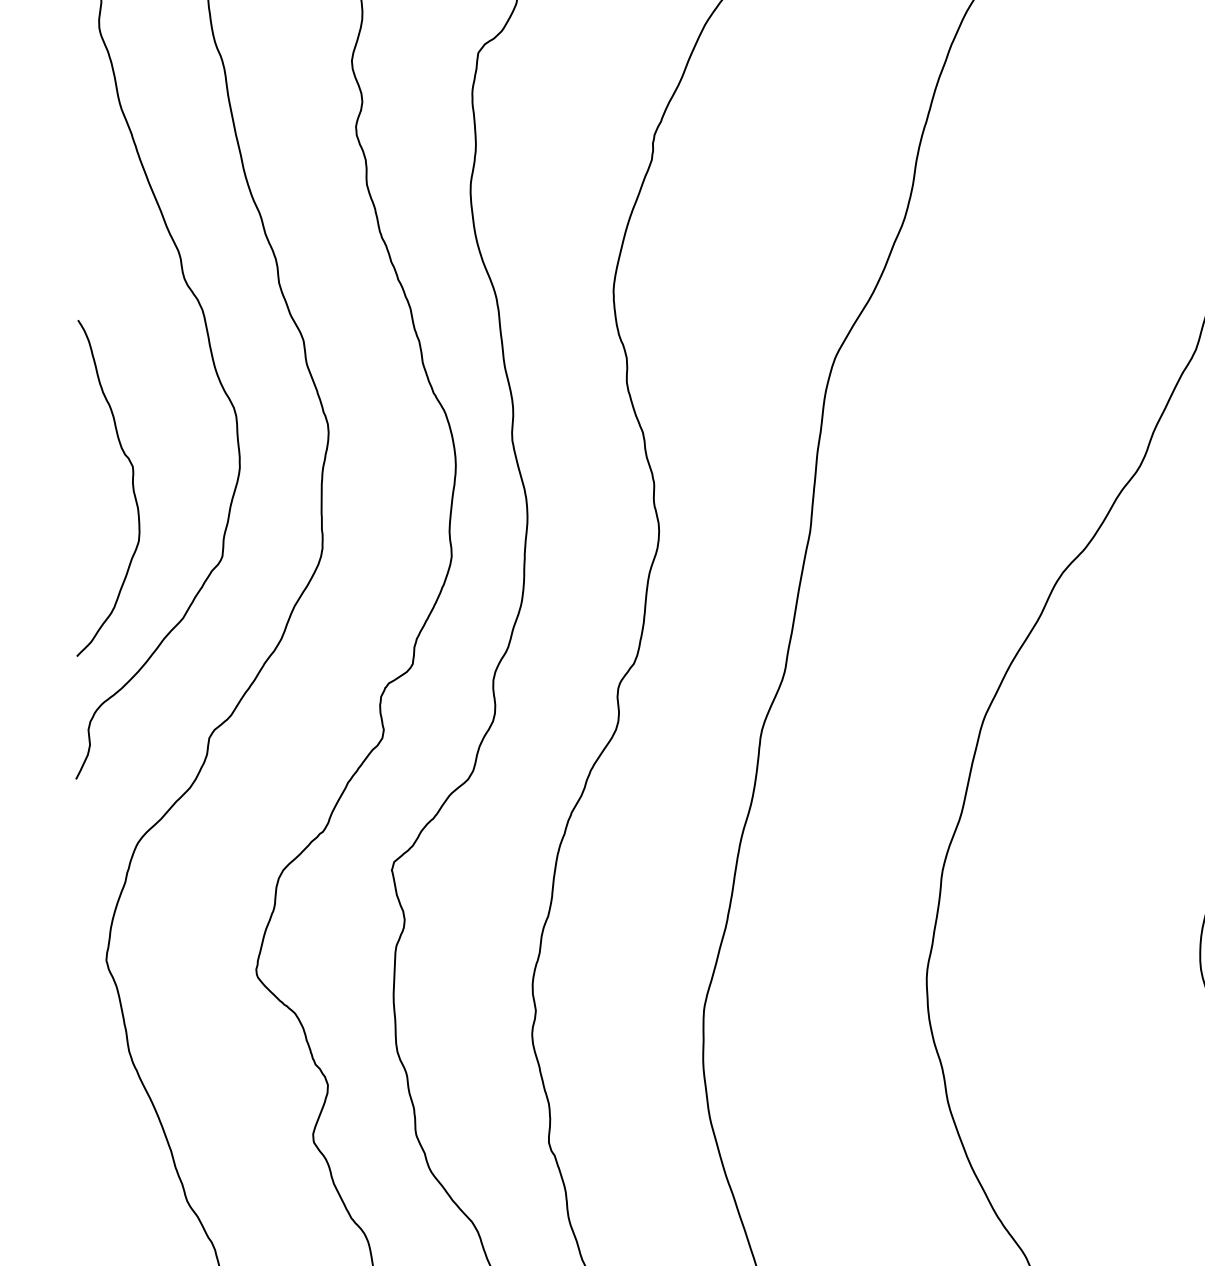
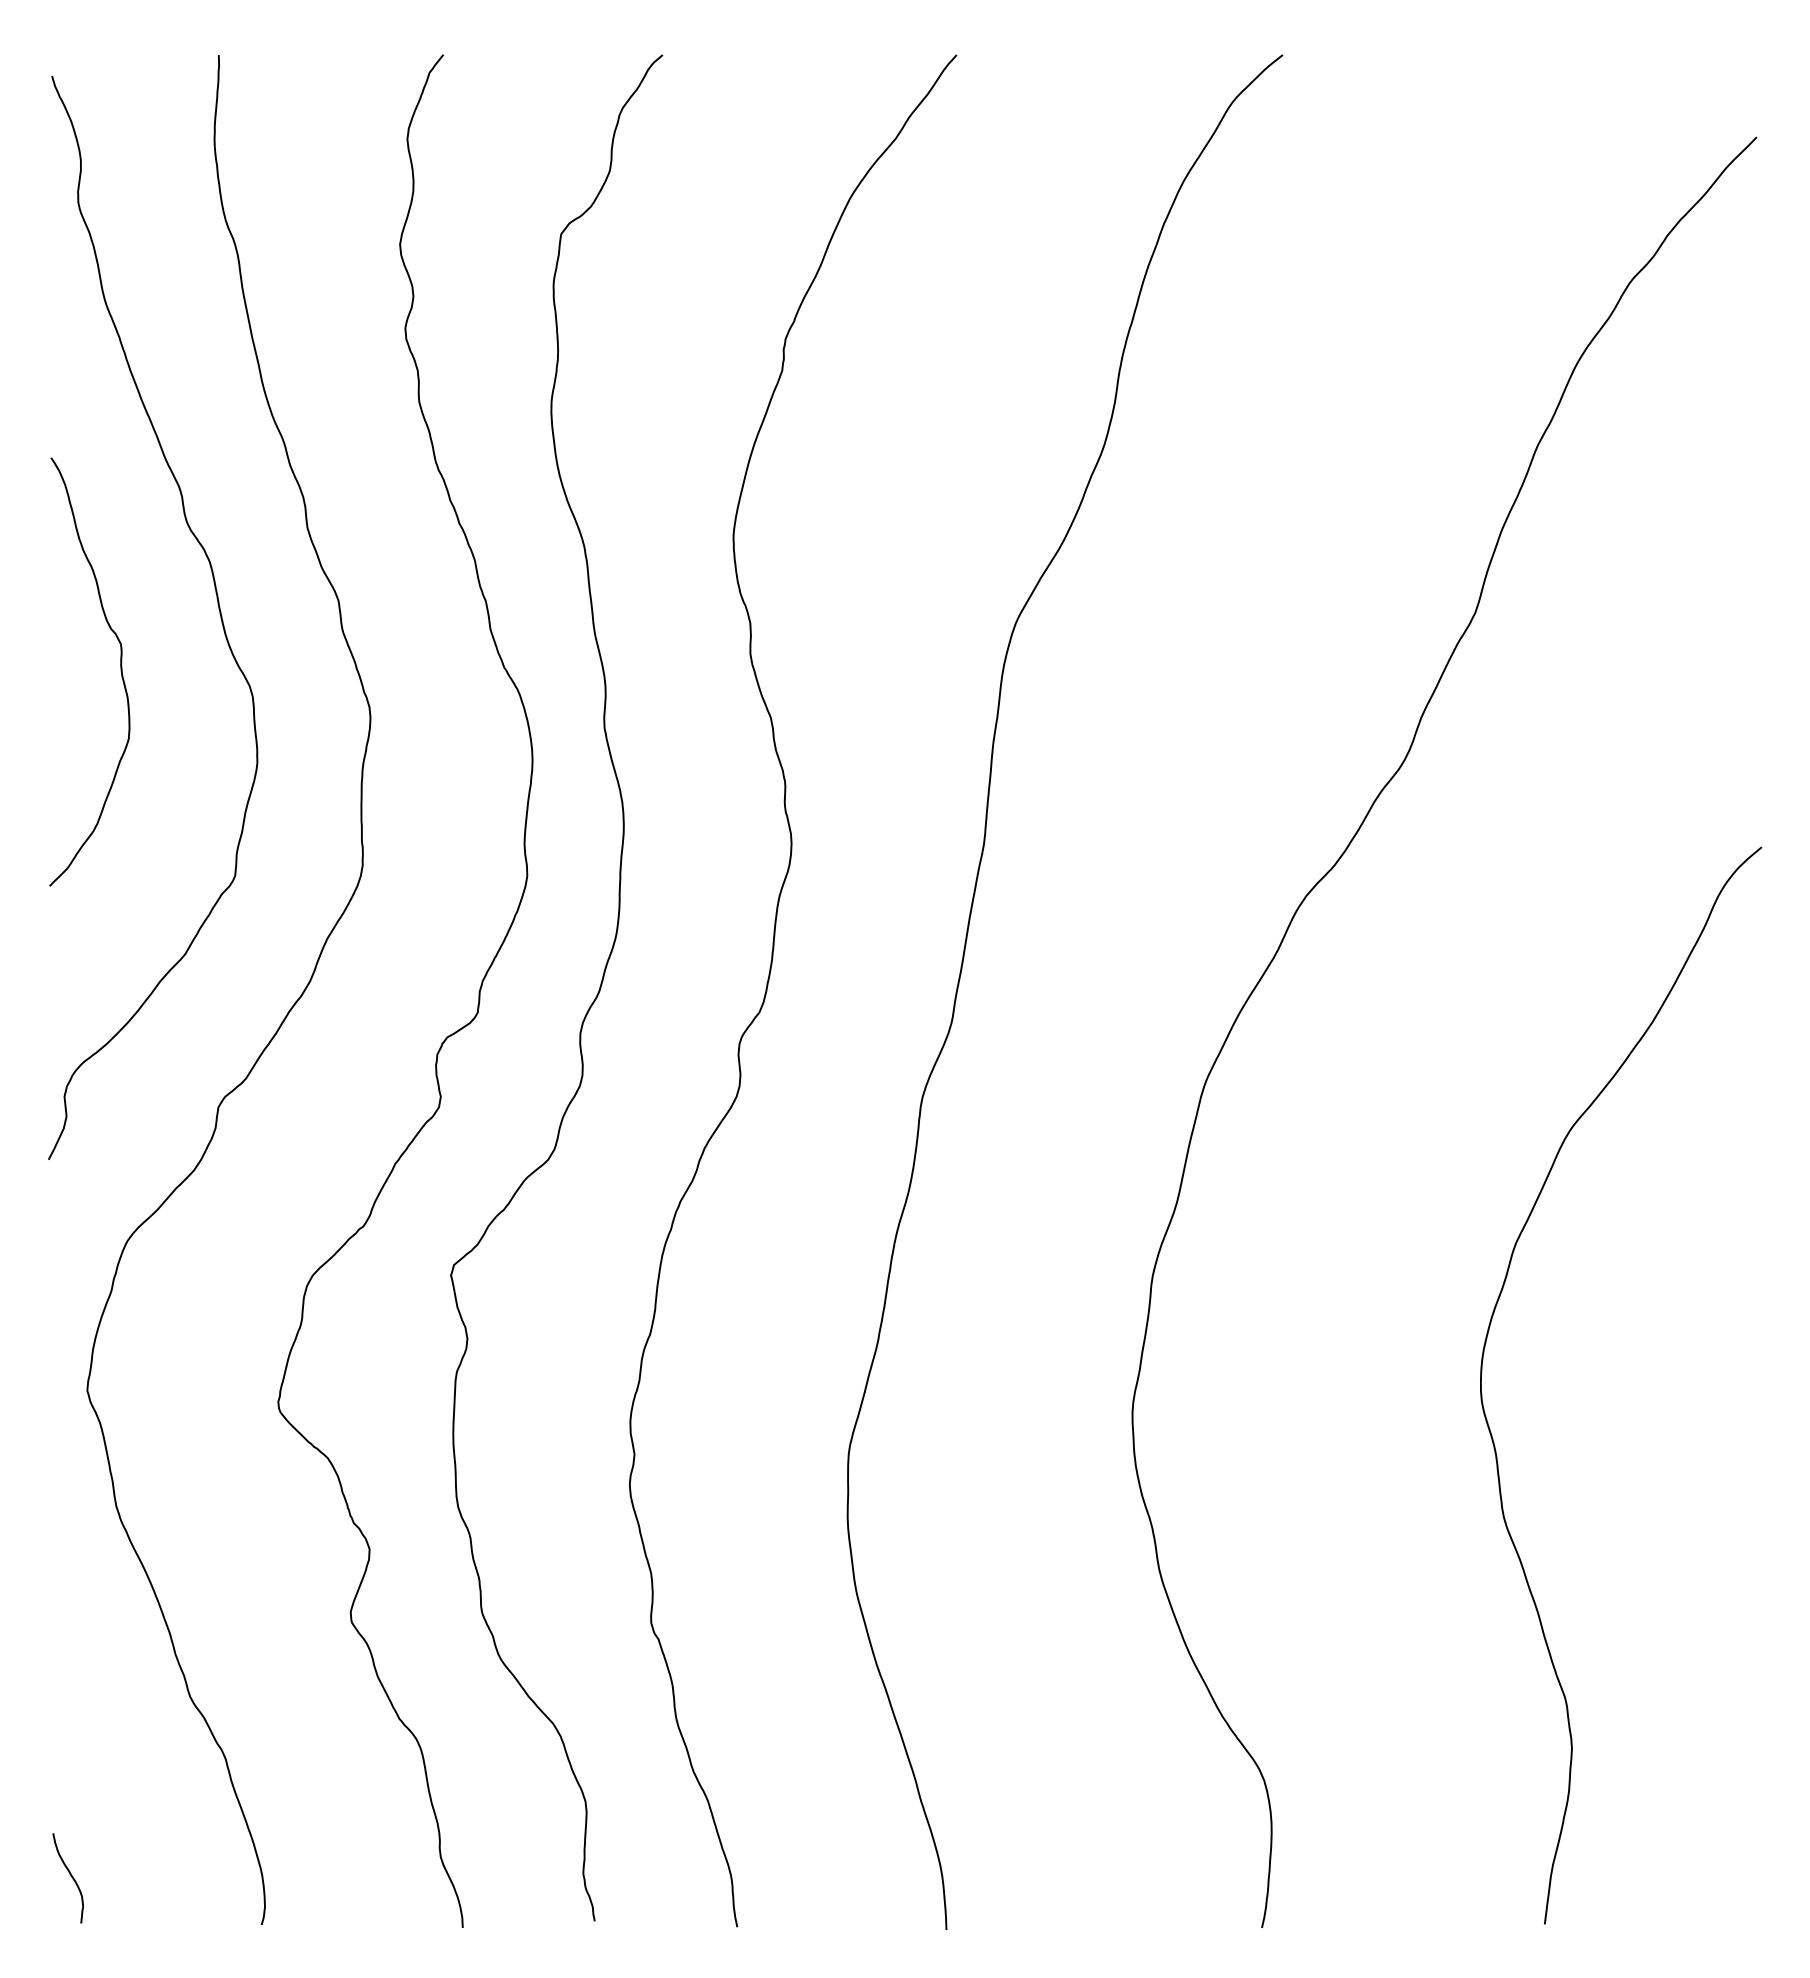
curve: (132, 487) -> (120, 671), moved

